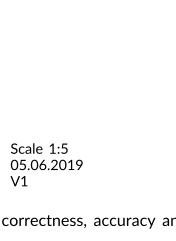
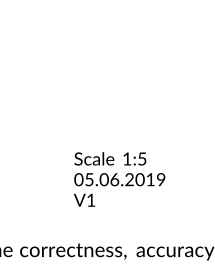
text: (46, 164) -> (119, 179), moved

